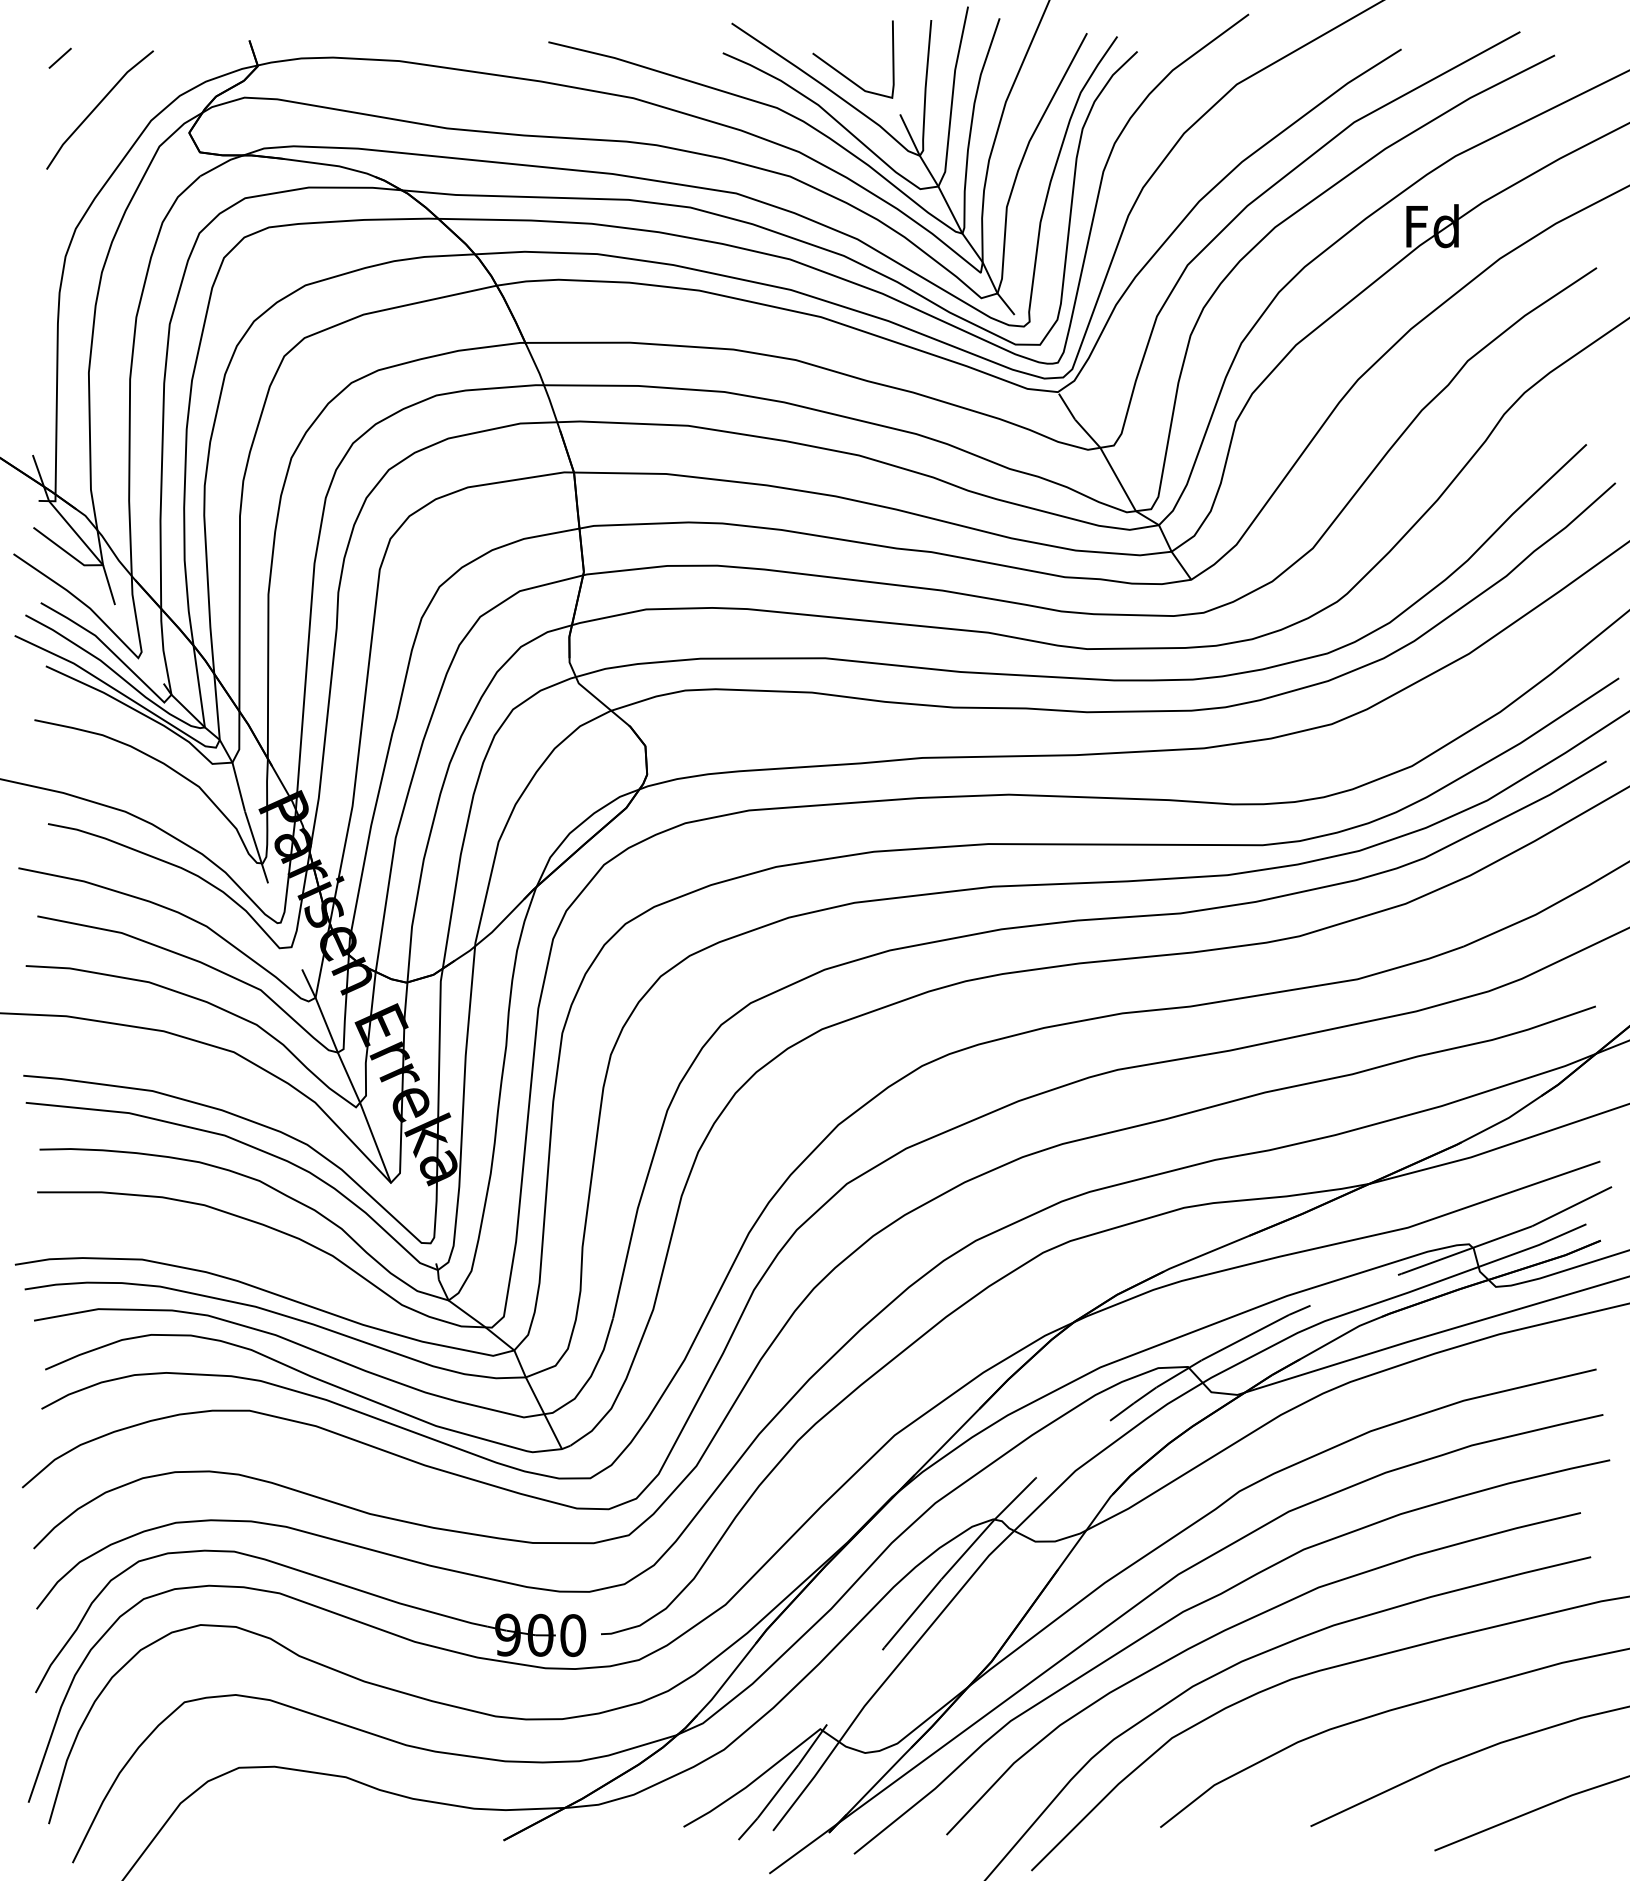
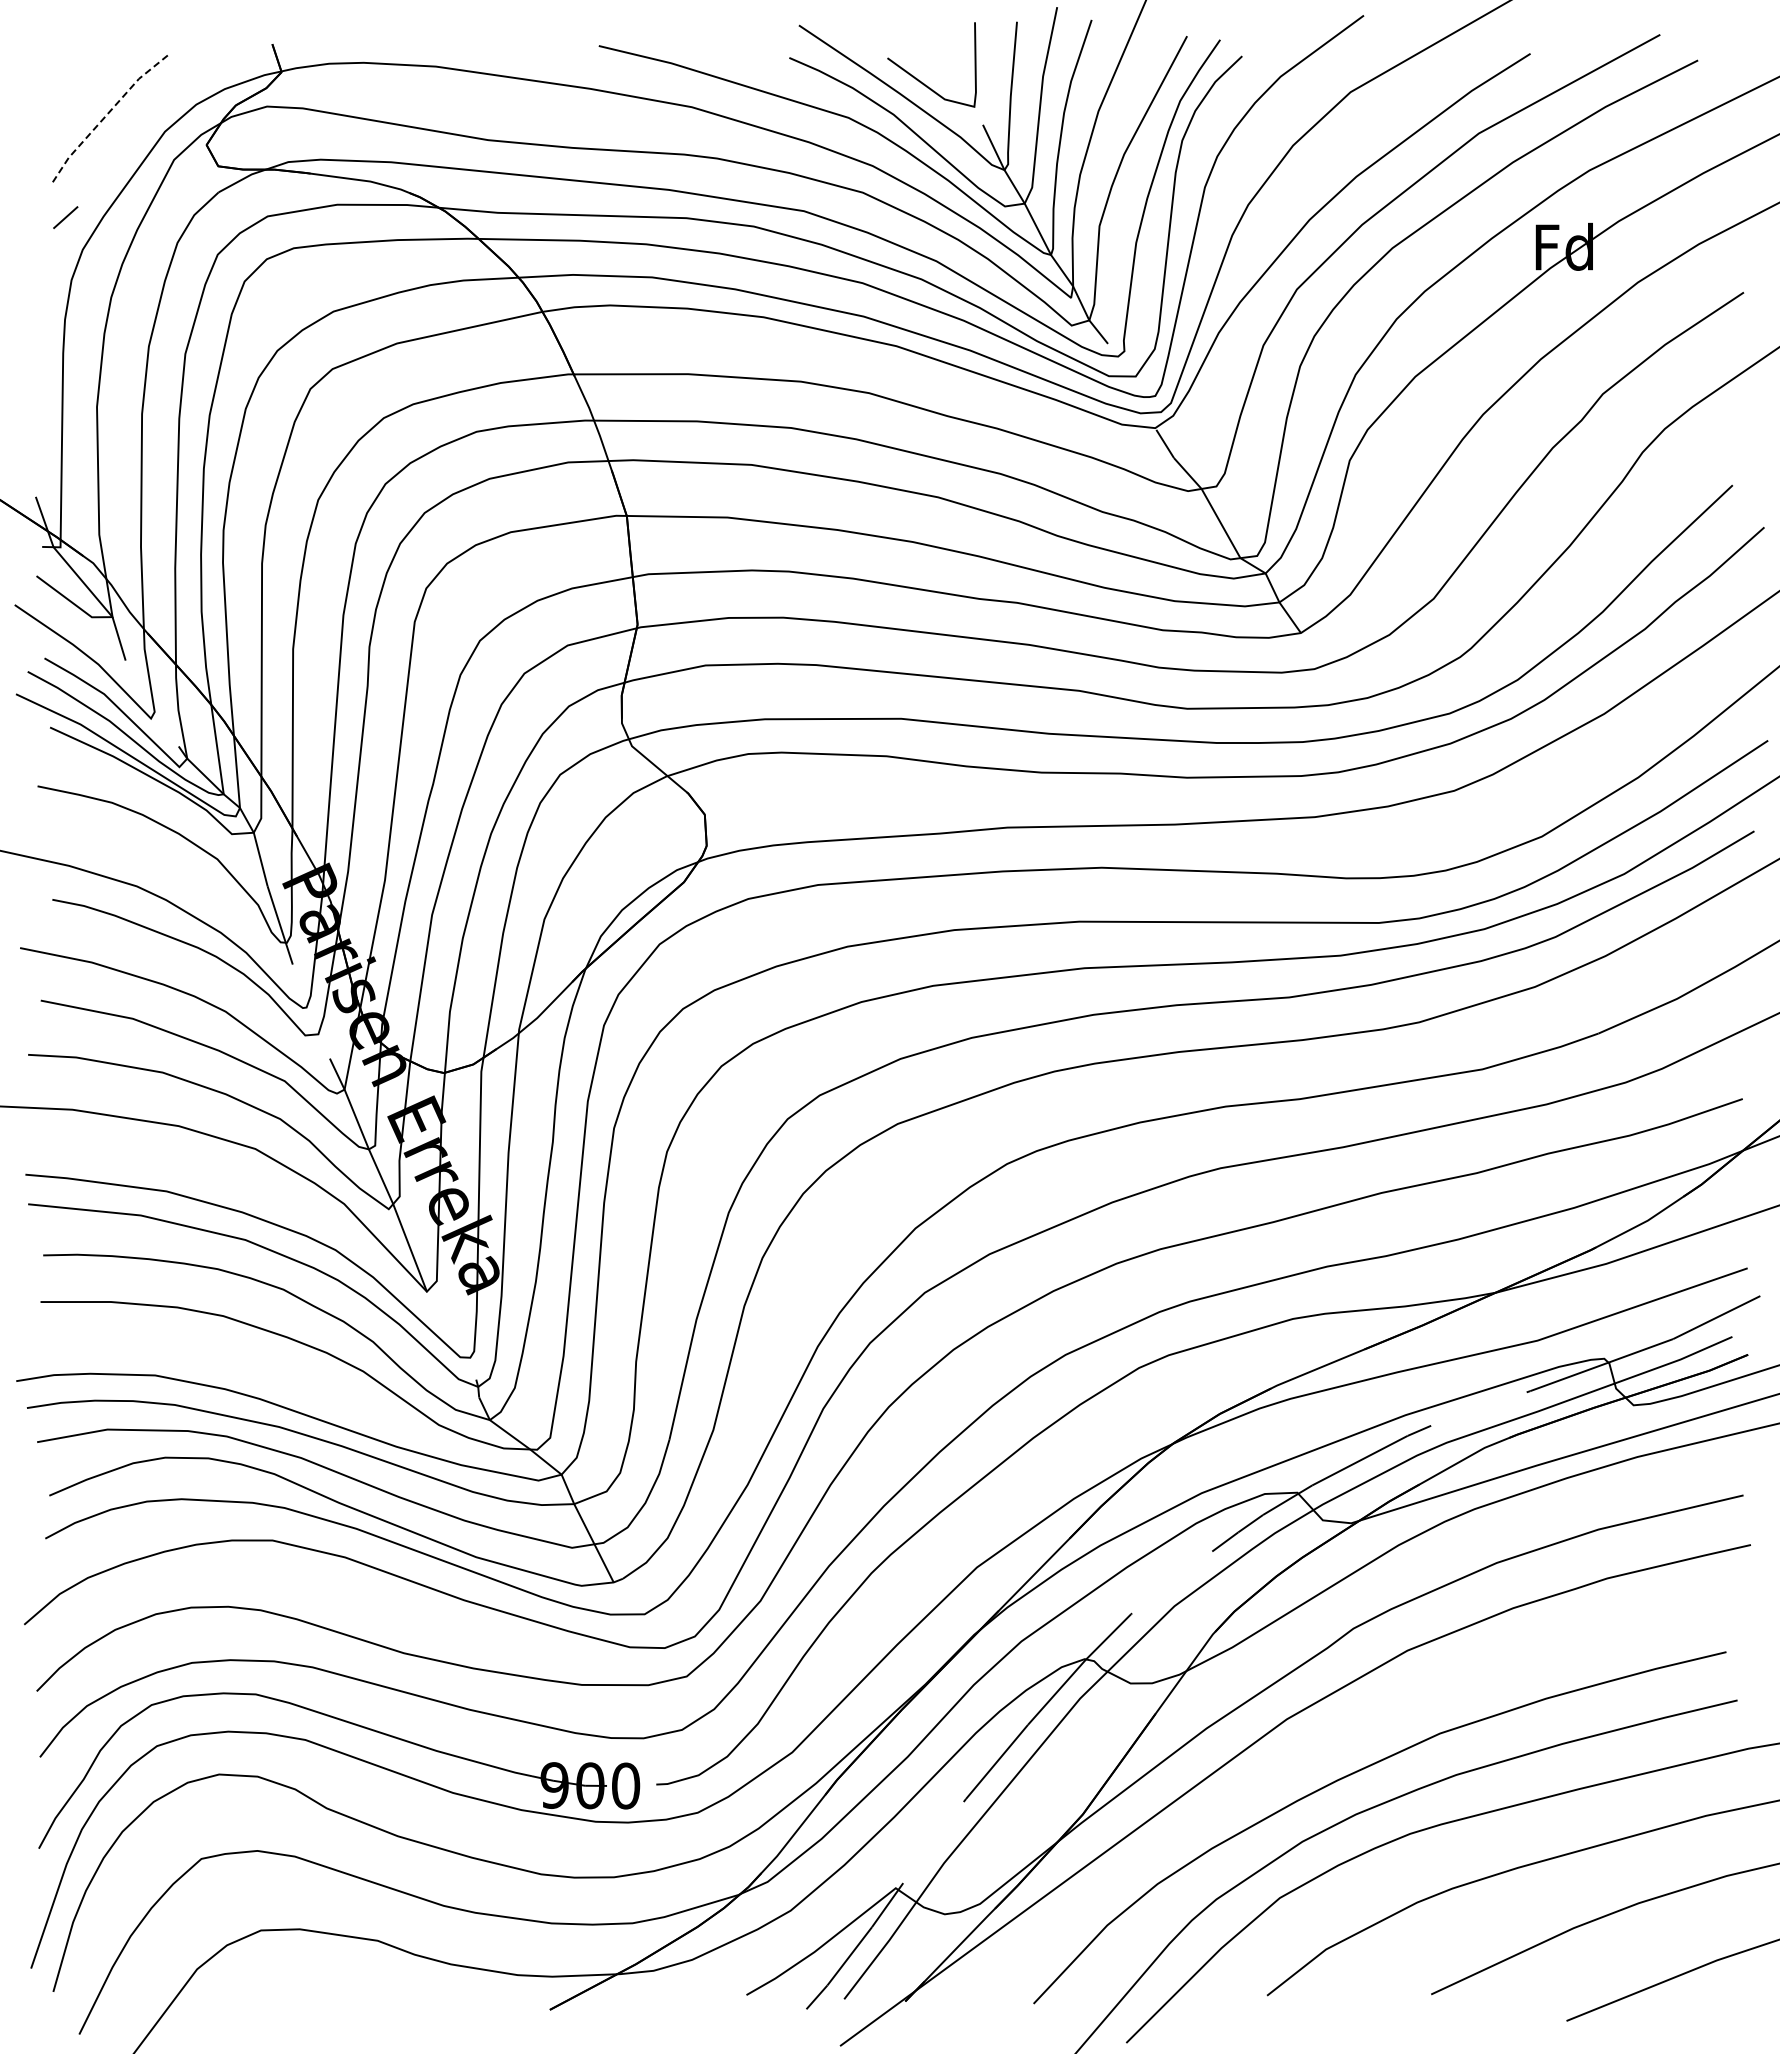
line: (60, 58) -> (65, 217), moved
line: (96, 106) -> (105, 116), solid -> dashed
curve: (1206, 1602) -> (1317, 1749), removed

